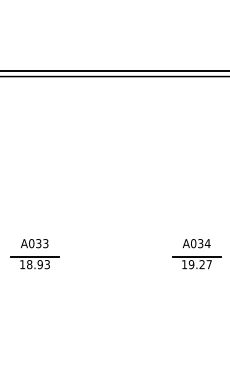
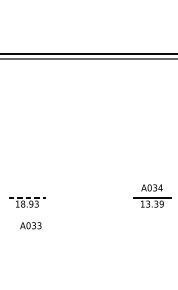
text: (34, 243) -> (30, 225), moved
line: (35, 256) -> (27, 197), solid -> dashed
text: (199, 264) -> (154, 204), 19.27 -> 13.39

